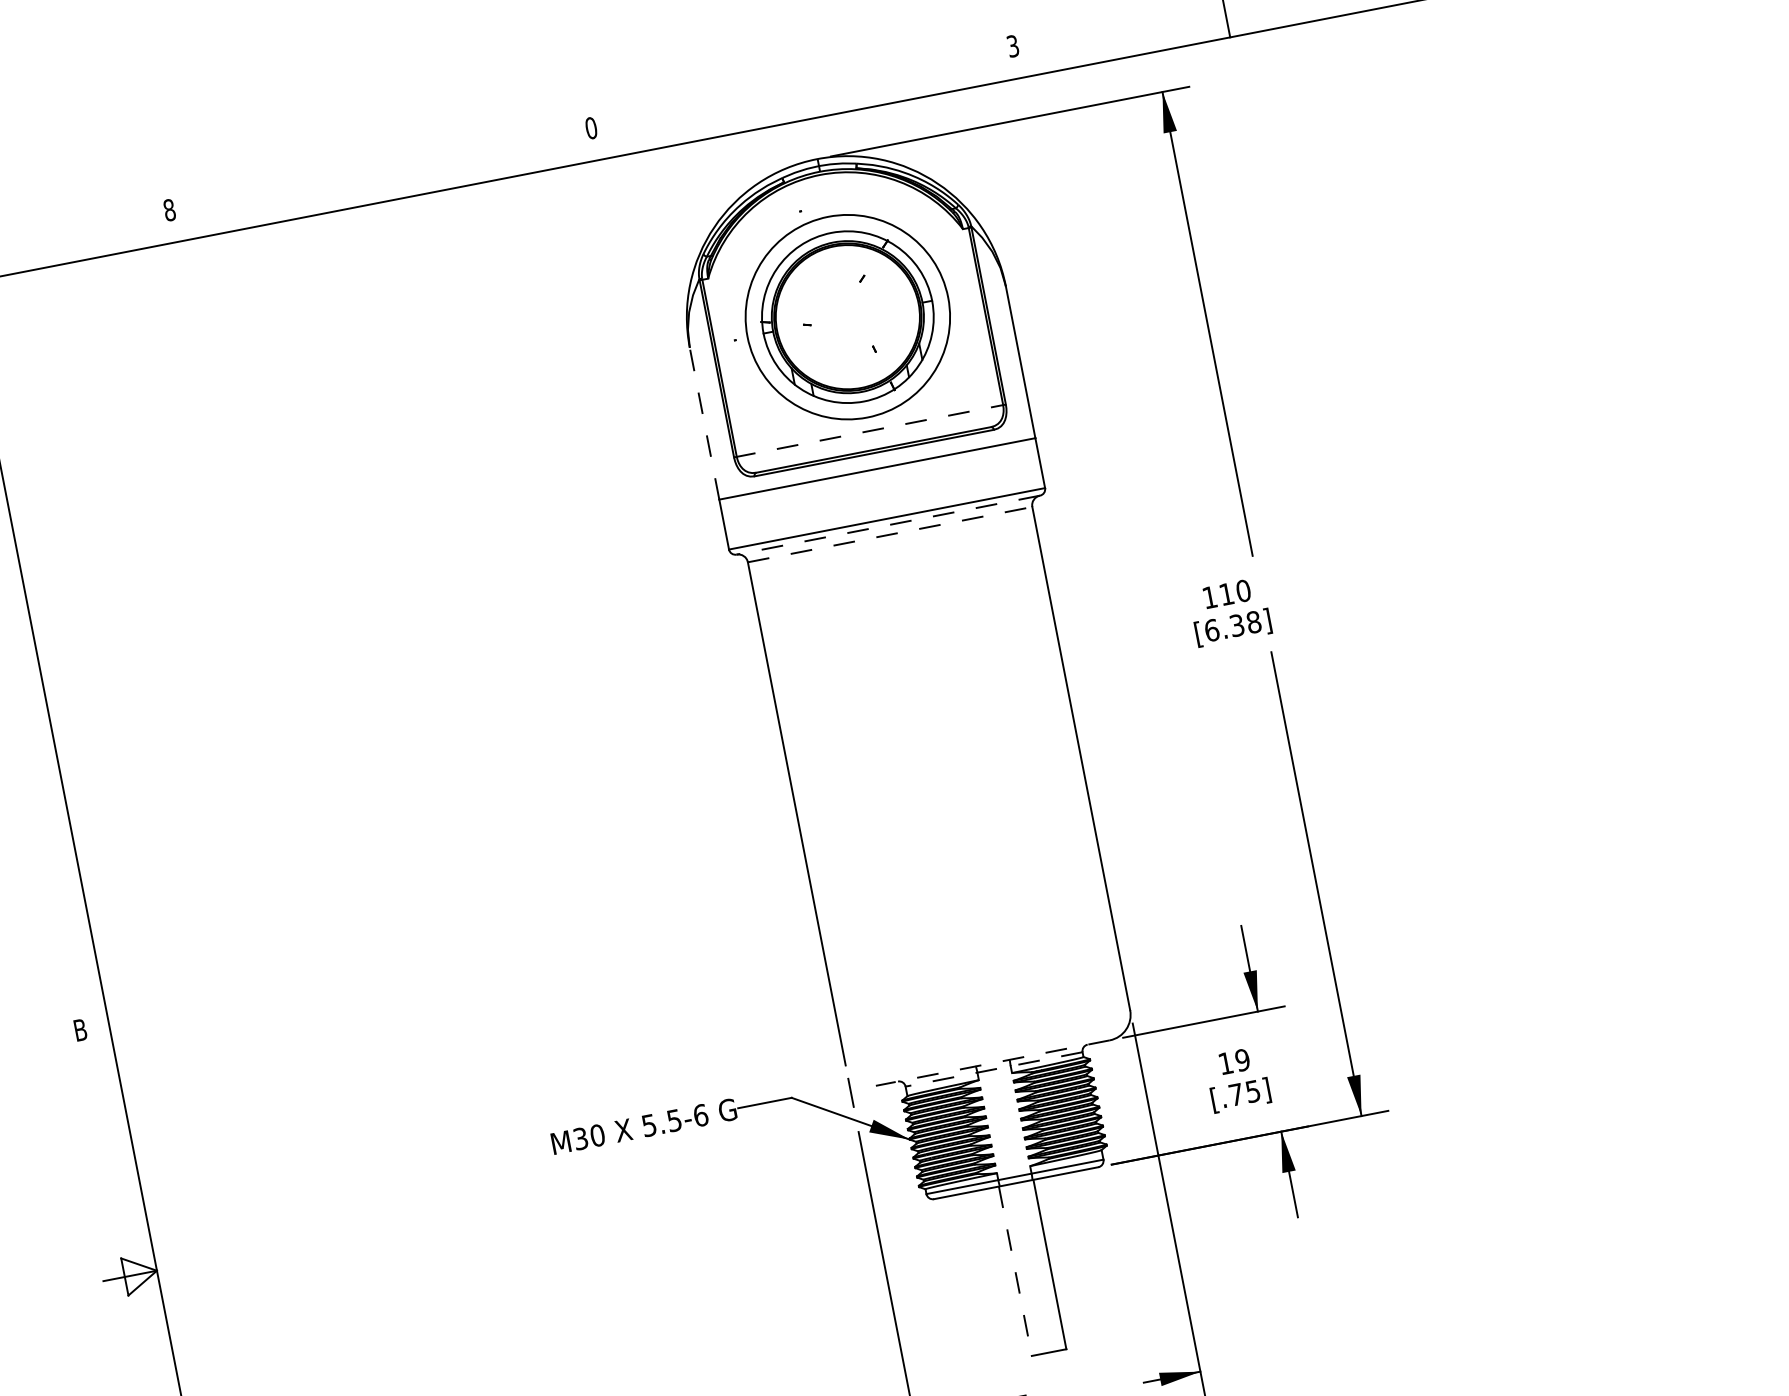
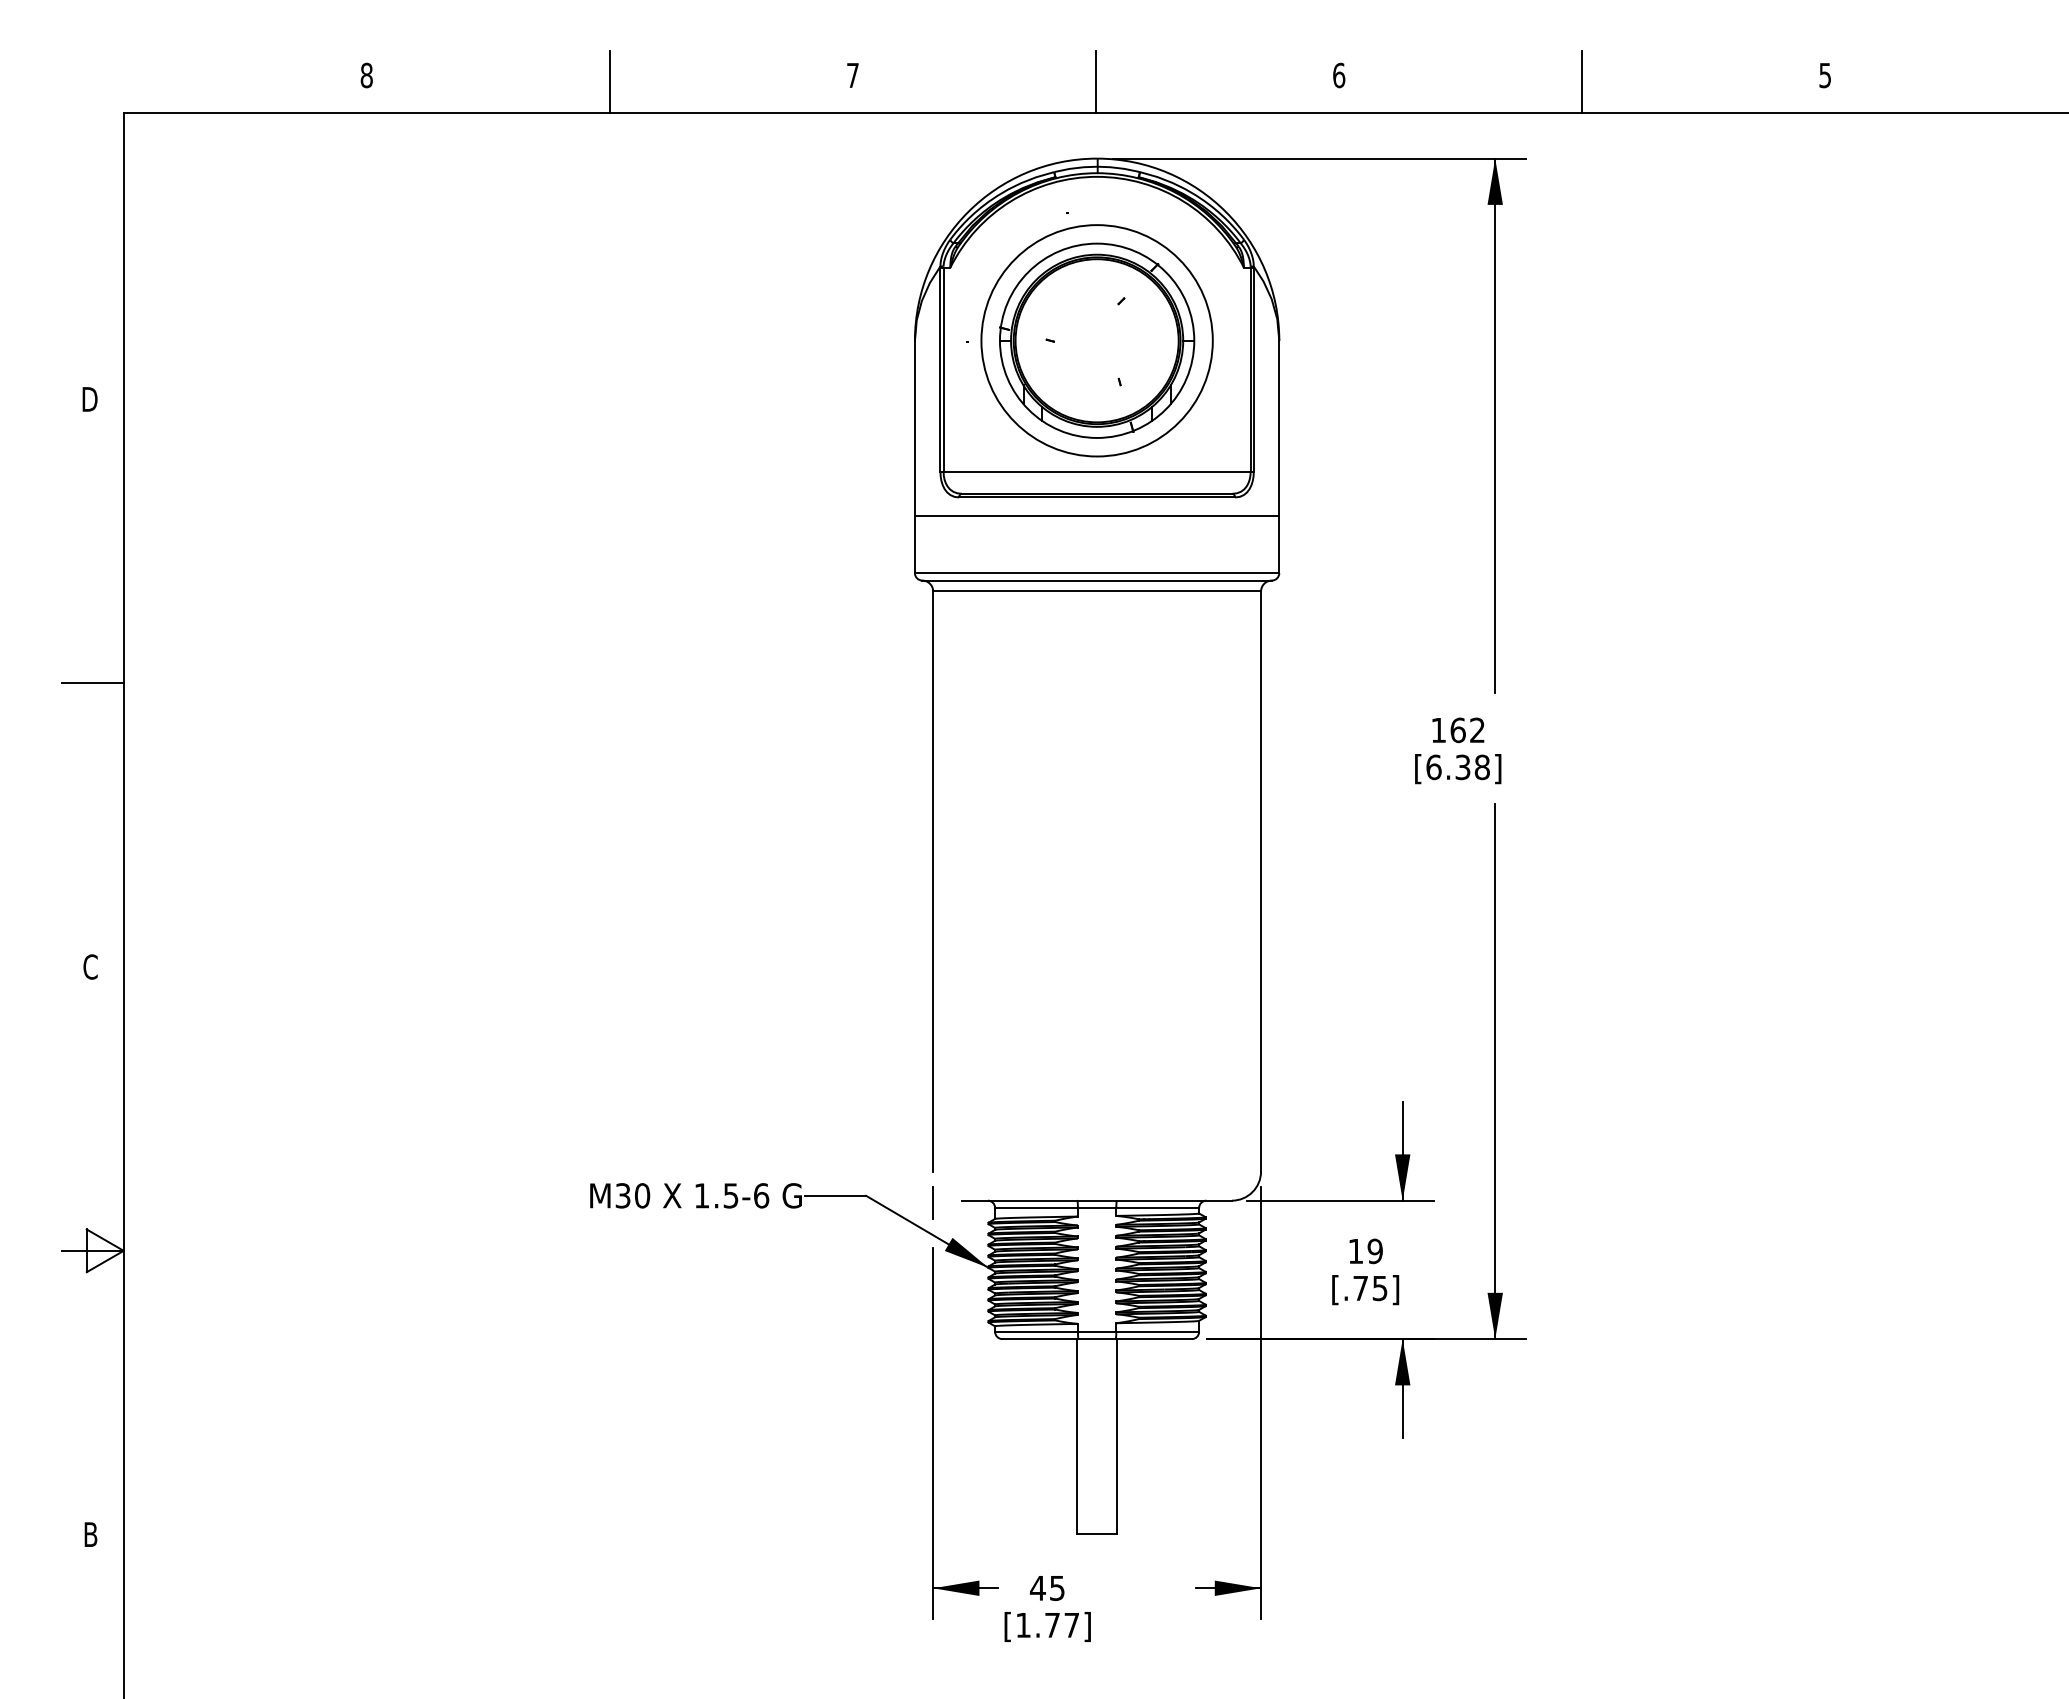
text: (1013, 46) -> (1339, 75), 3 -> 6
line: (803, 92) -> (1096, 81), added
text: (590, 128) -> (852, 75), 0 -> 7
line: (381, 174) -> (609, 81), added
line: (704, 423) -> (914, 427), dashed -> solid
line: (870, 430) -> (1097, 471), dashed -> solid
line: (888, 525) -> (1097, 580), dashed -> solid
line: (890, 534) -> (1097, 591), dashed -> solid
text: (1234, 592) -> (1467, 730), 110 -> 162
line: (34, 783) -> (92, 683), added
text: (80, 1029) -> (90, 966), B -> C
line: (993, 1062) -> (1097, 1200), dashed -> solid
line: (993, 1069) -> (1096, 1207), dashed -> solid
text: (648, 1125) -> (701, 1195), 5.5-6 -> 1.5-6
line: (1015, 1270) -> (1077, 1436), dashed -> solid

